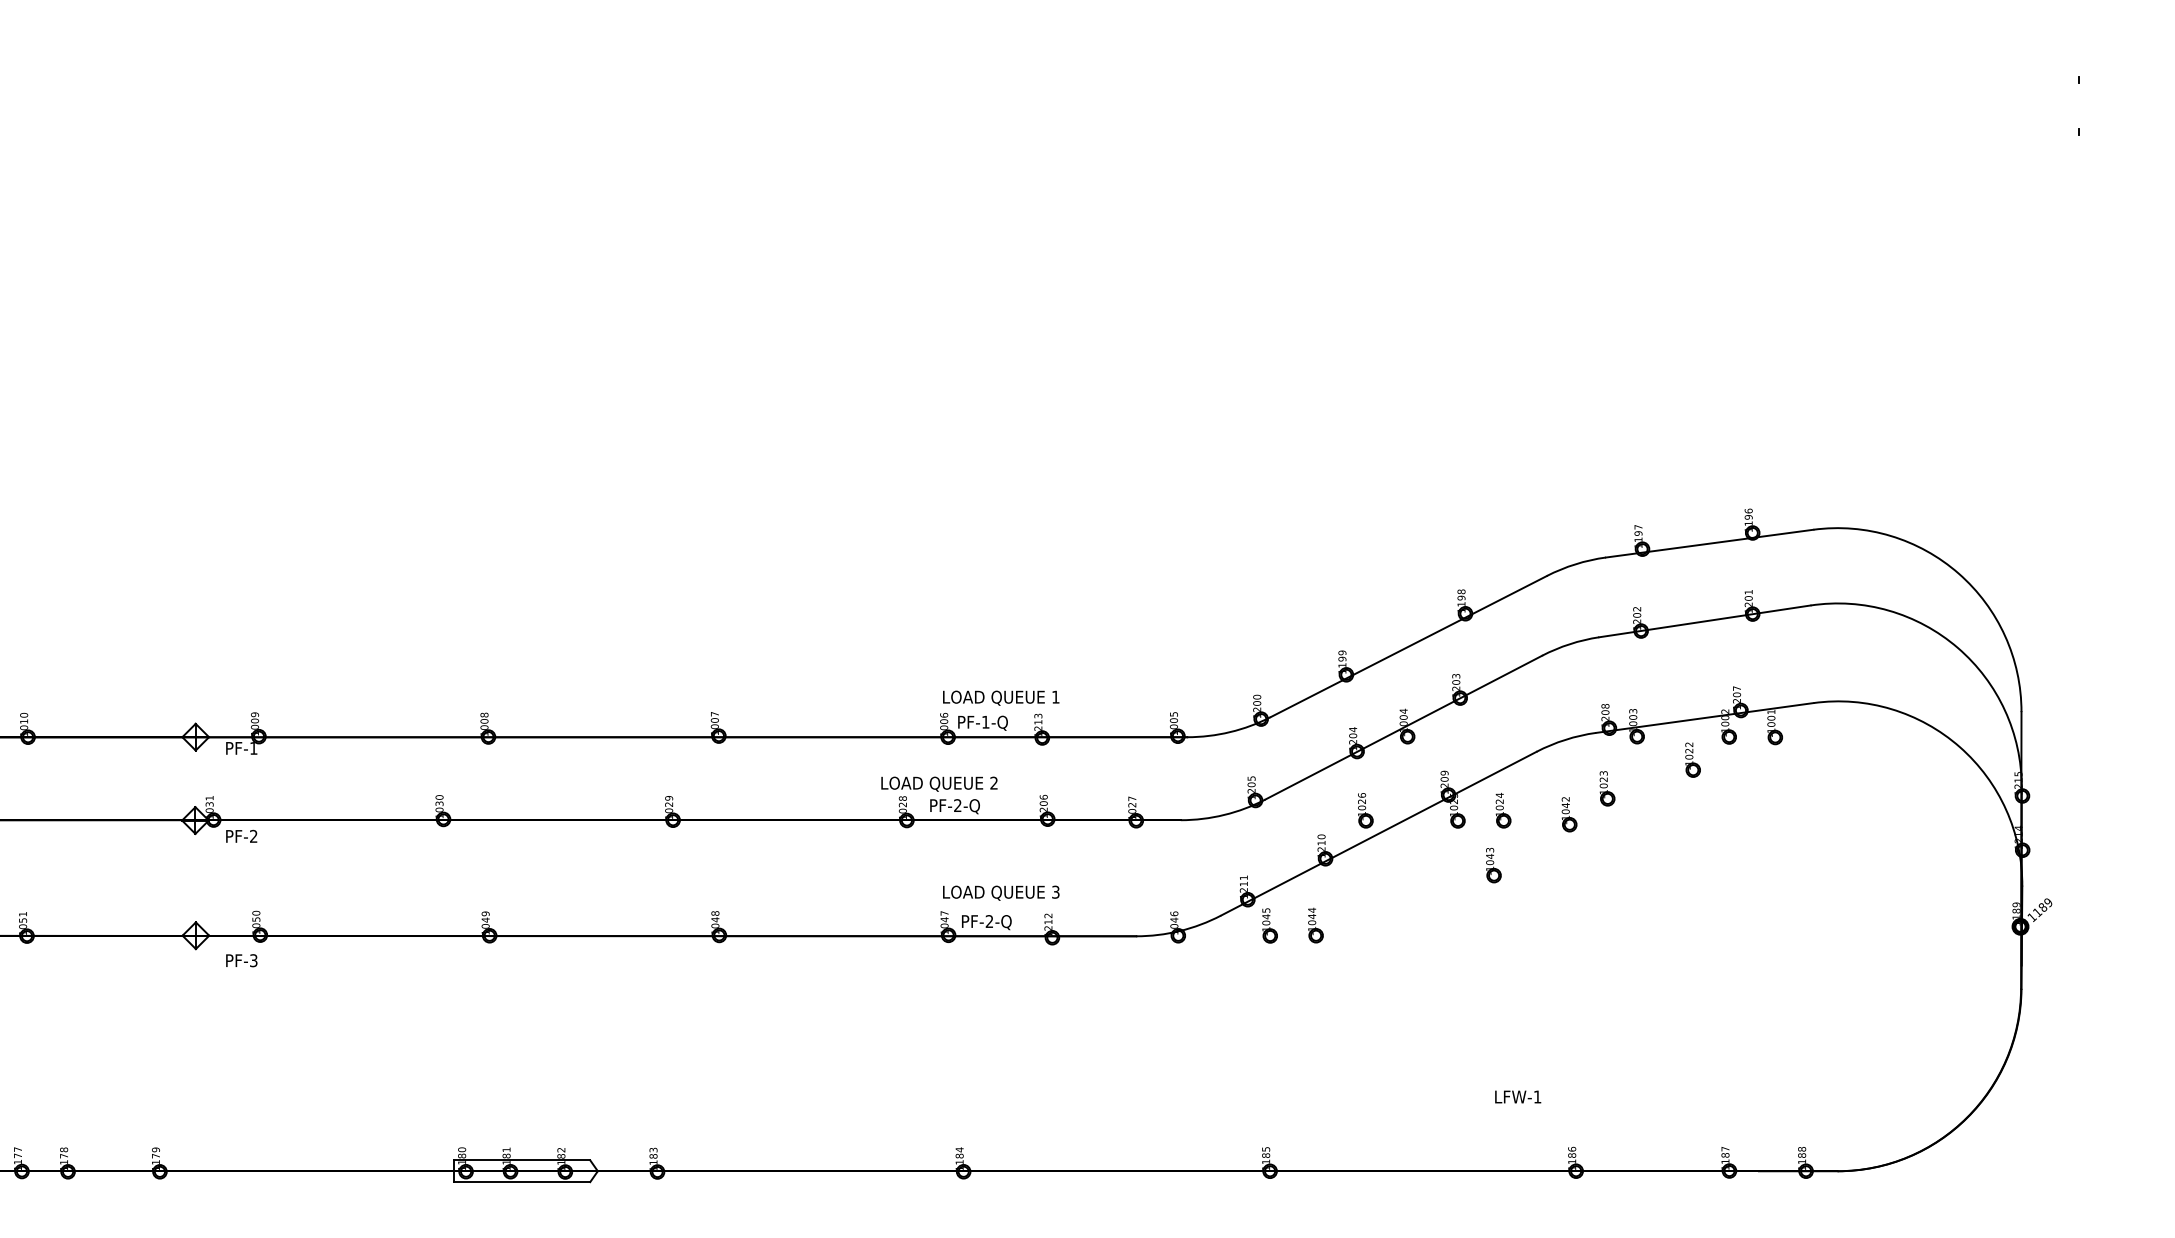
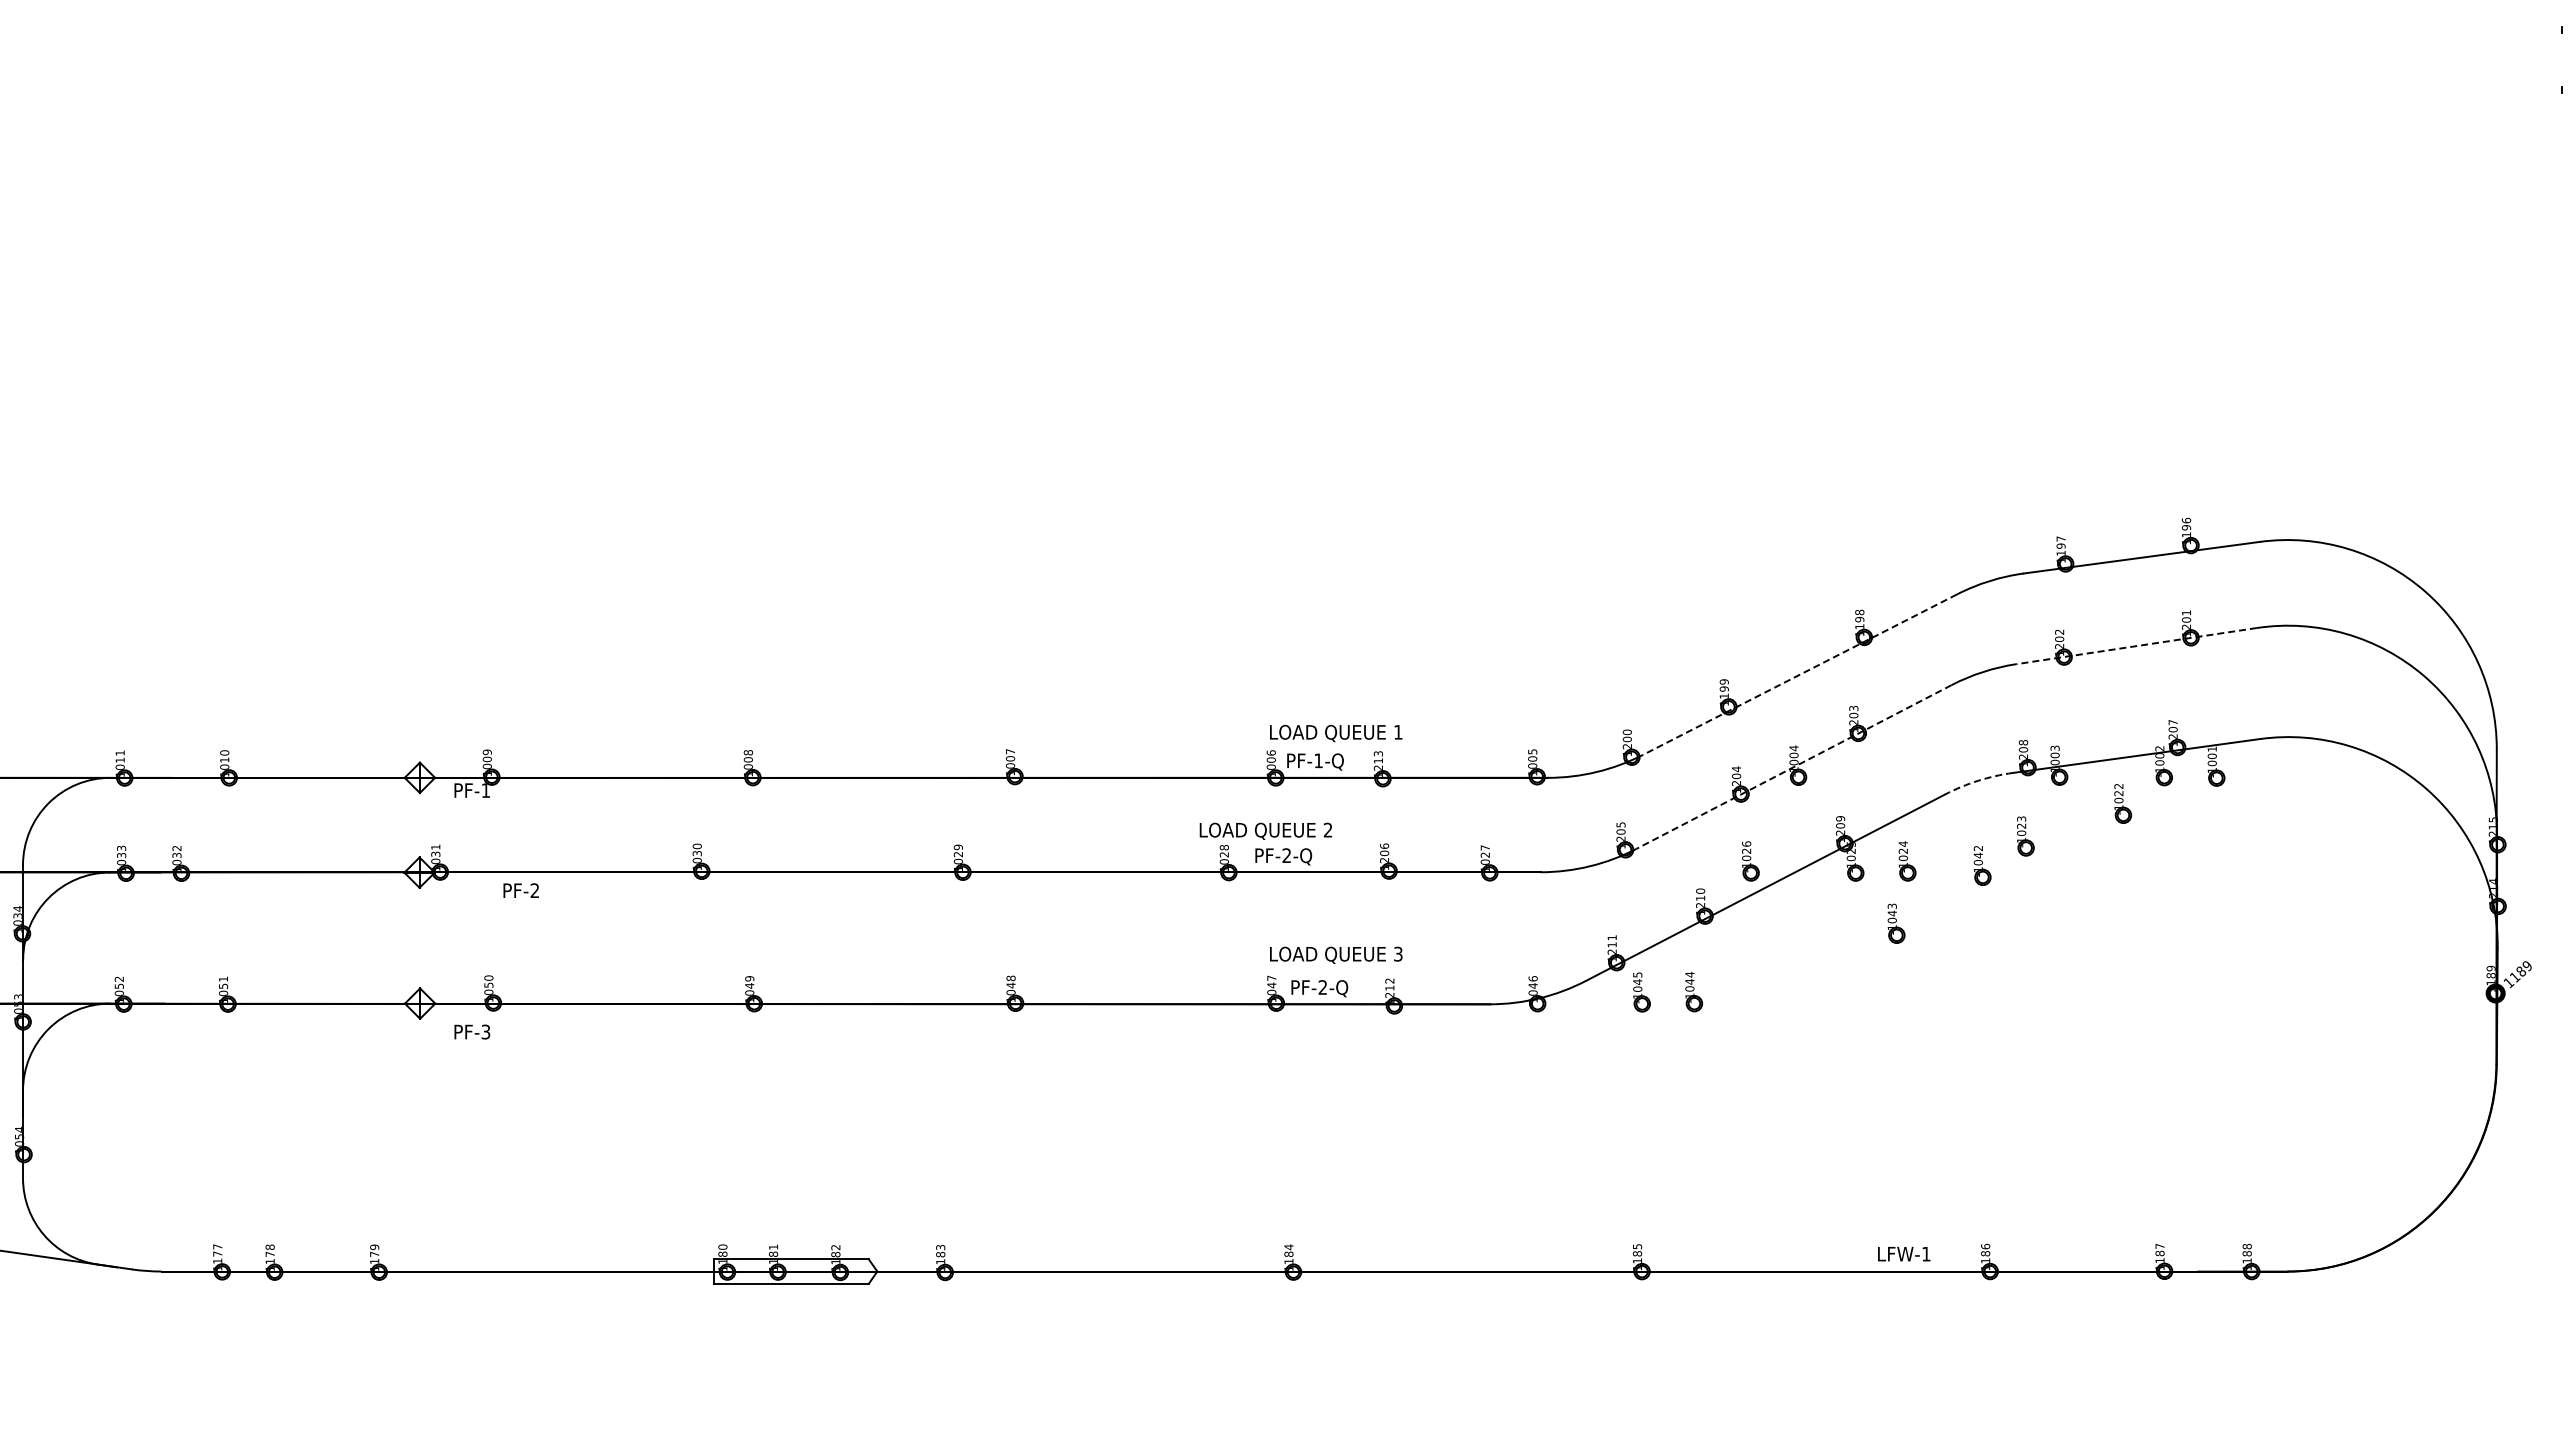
line: (1704, 621) -> (2136, 646), solid -> dashed
line: (1408, 646) -> (1799, 674), solid -> dashed
line: (1403, 728) -> (1793, 767), solid -> dashed
arc: (1565, 739) -> (1978, 780), solid -> dashed
text: (241, 836) -> (520, 890), moved
text: (1518, 1097) -> (1904, 1254), moved

